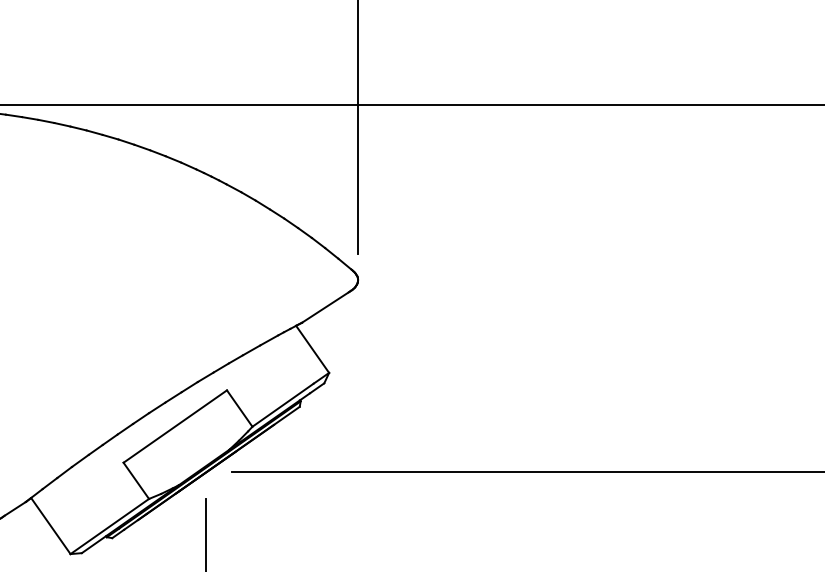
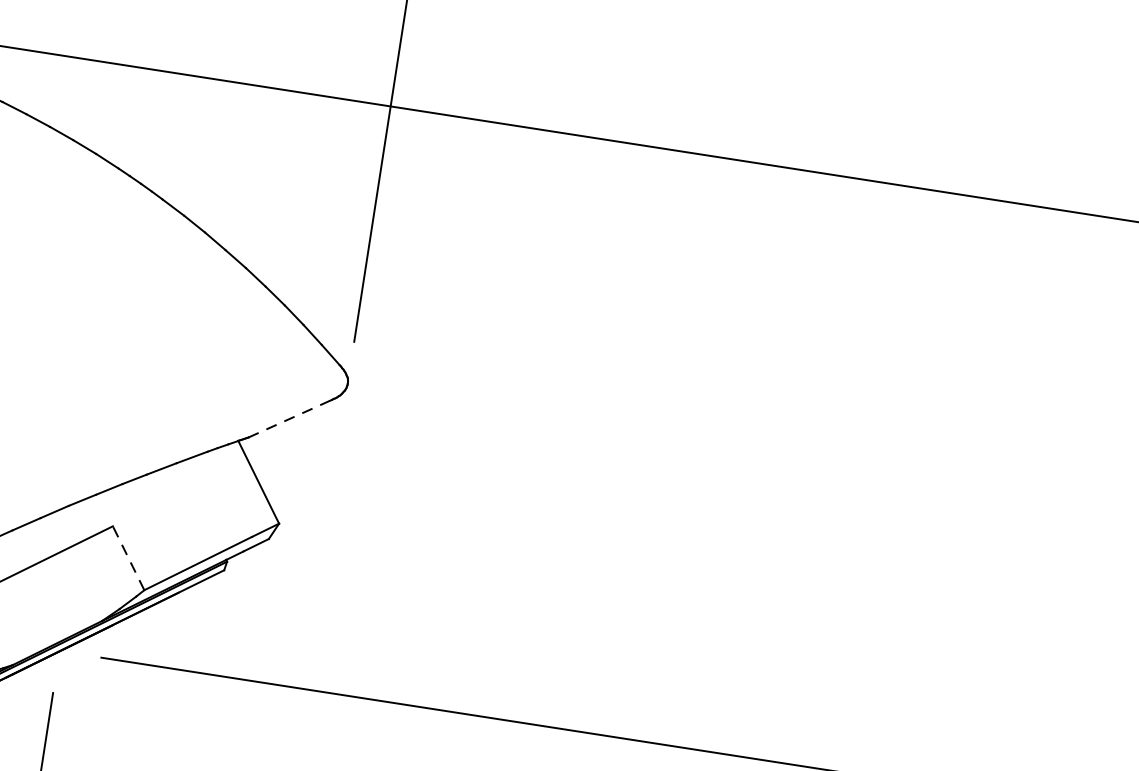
line: (325, 307) -> (289, 419), solid -> dashed
line: (239, 408) -> (128, 558), solid -> dashed

